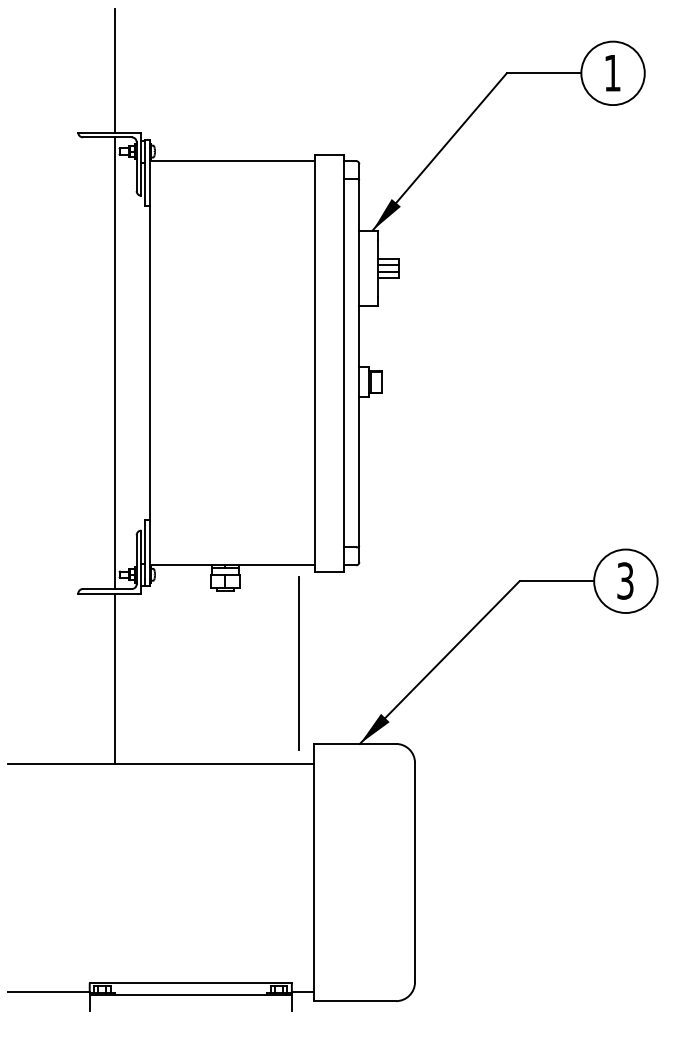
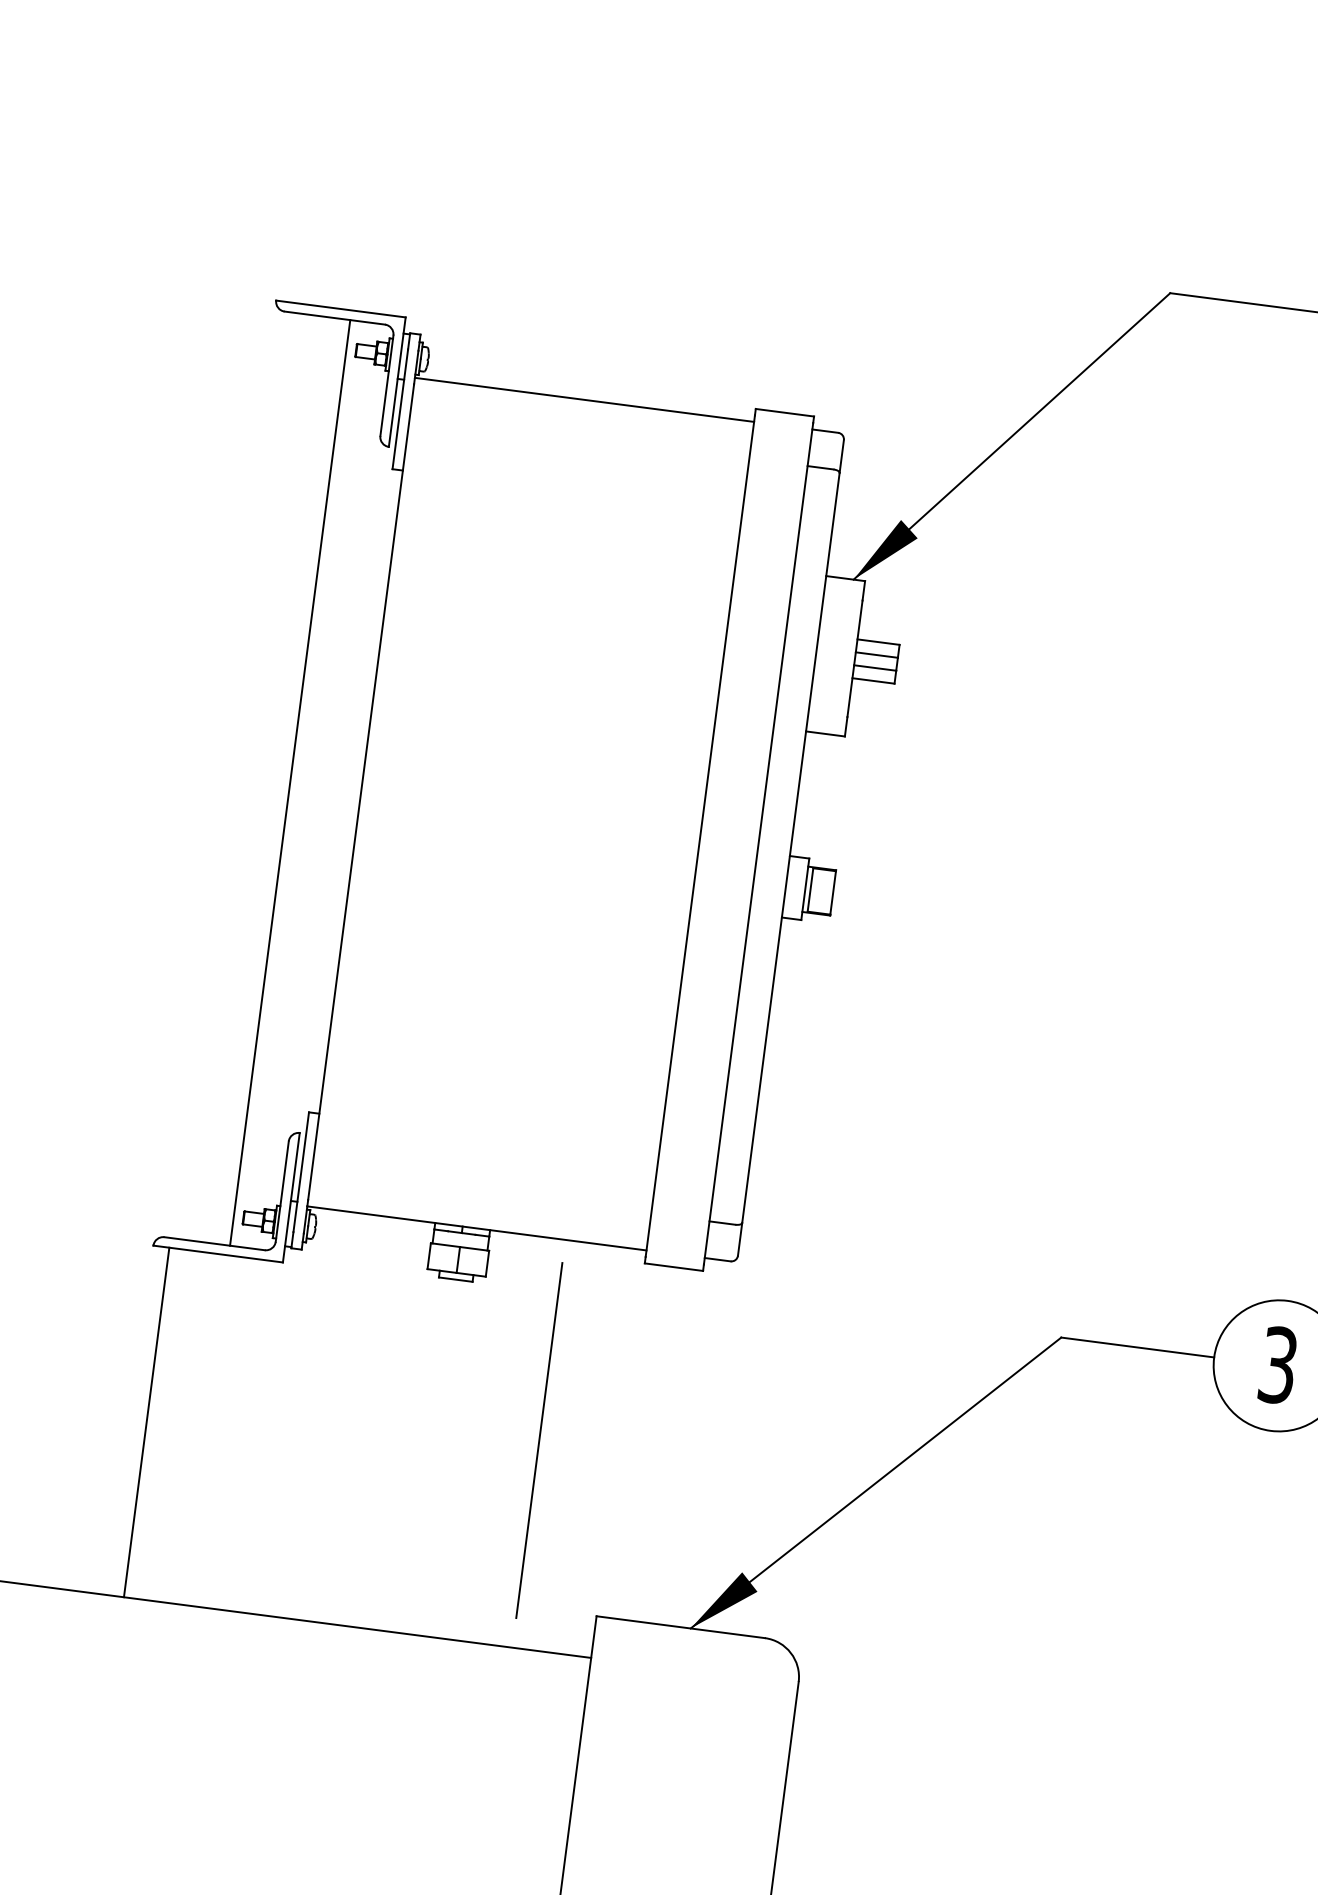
line: (115, 70) -> (369, 183), removed
line: (298, 663) -> (539, 1441), moved
line: (115, 678) -> (147, 1421), moved

